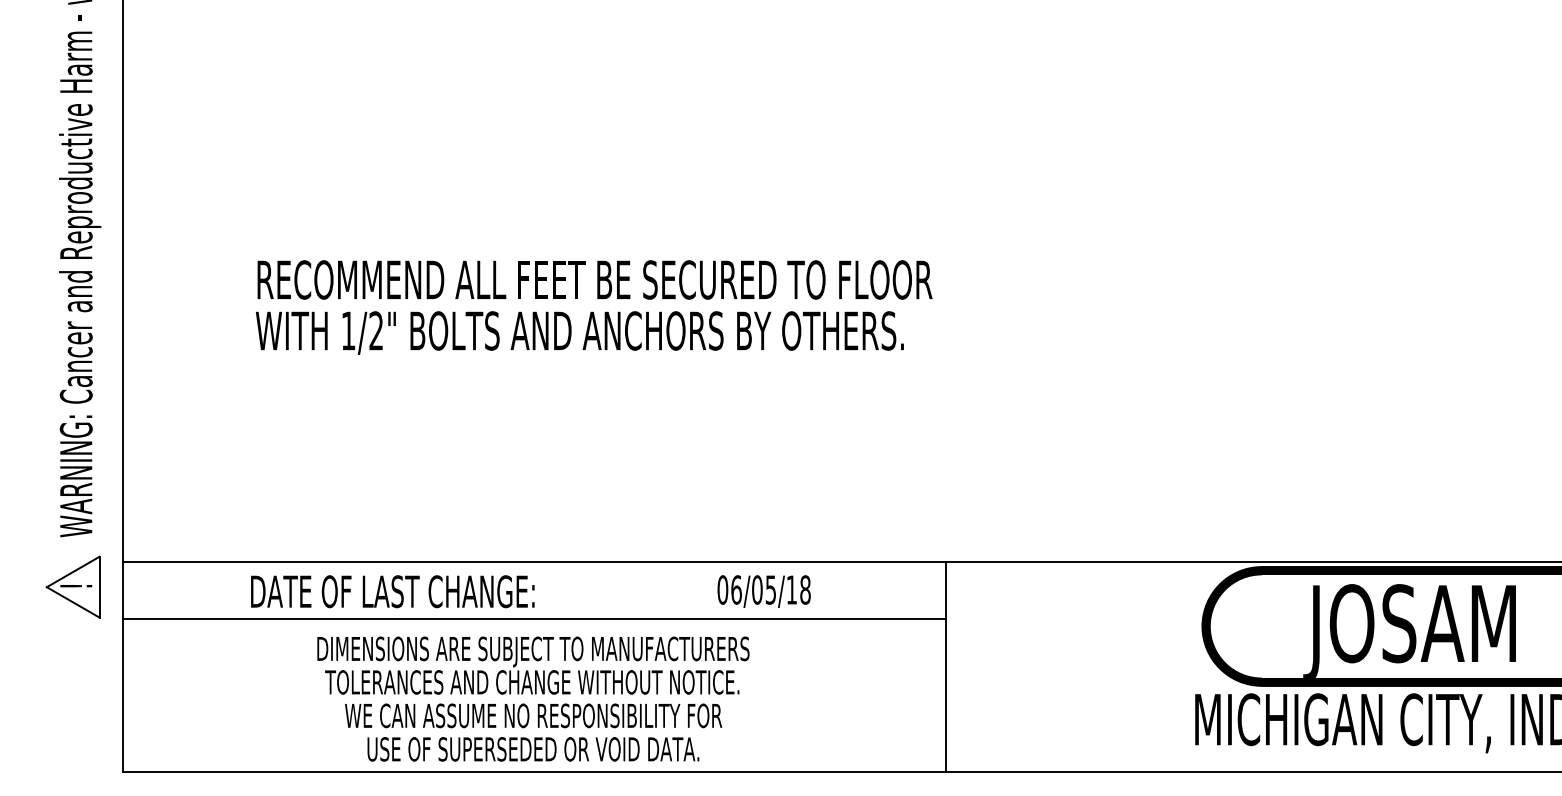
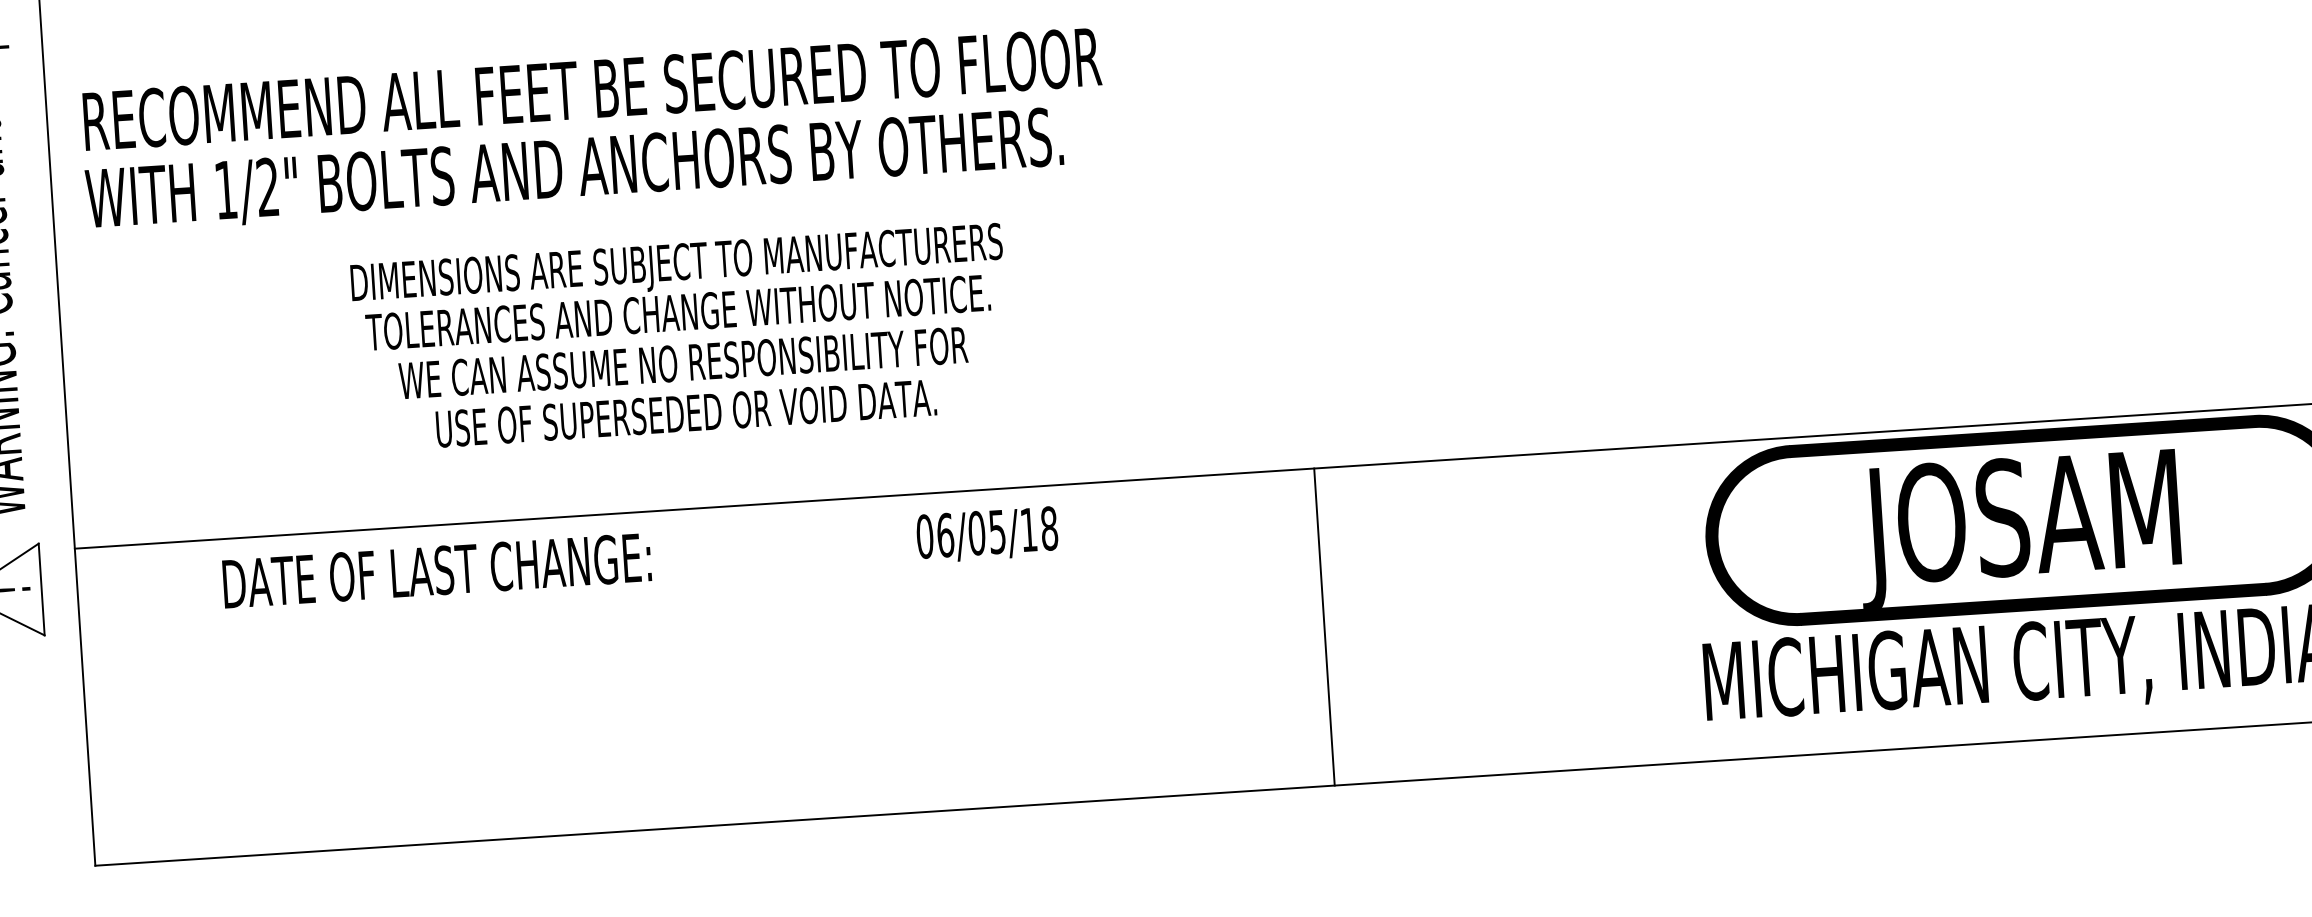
text: (594, 307) -> (594, 130), moved
text: (392, 591) -> (436, 570), moved
text: (763, 591) -> (986, 534), moved
line: (534, 619) -> (699, 595), removed
text: (533, 698) -> (681, 336), moved

